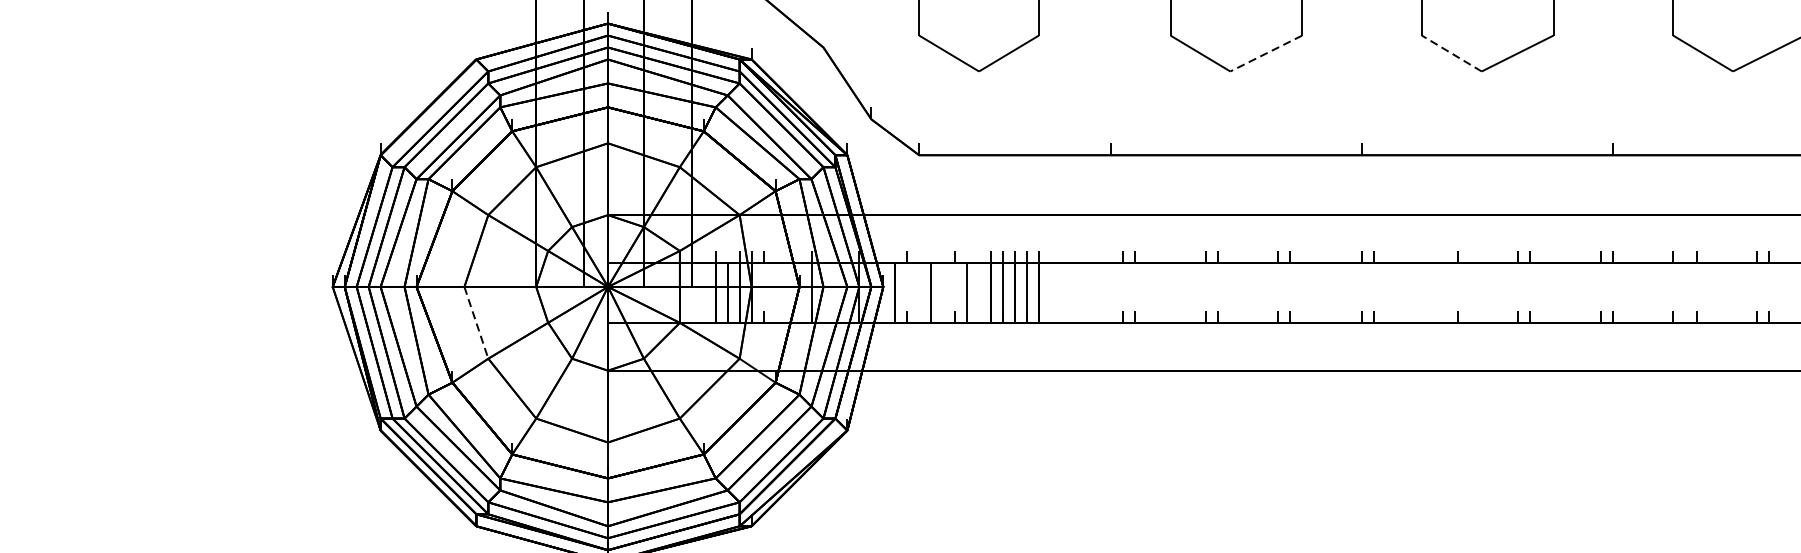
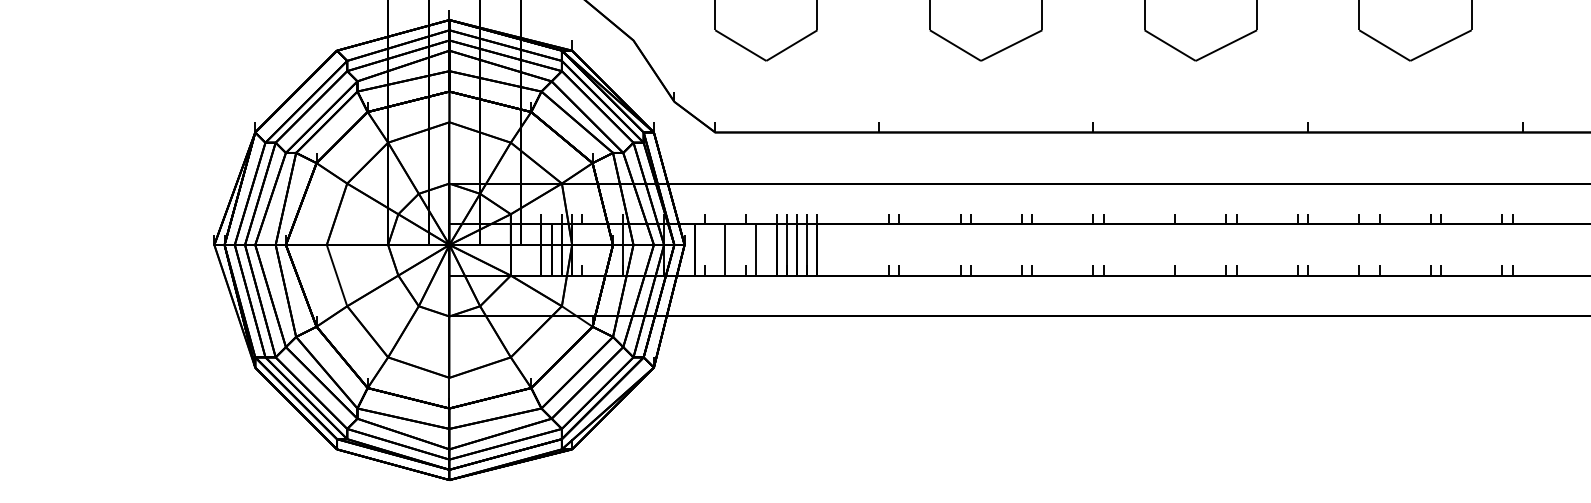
line: (1266, 53) -> (1011, 45), dashed -> solid
line: (1452, 53) -> (1170, 45), dashed -> solid
line: (476, 323) -> (337, 276), dashed -> solid

